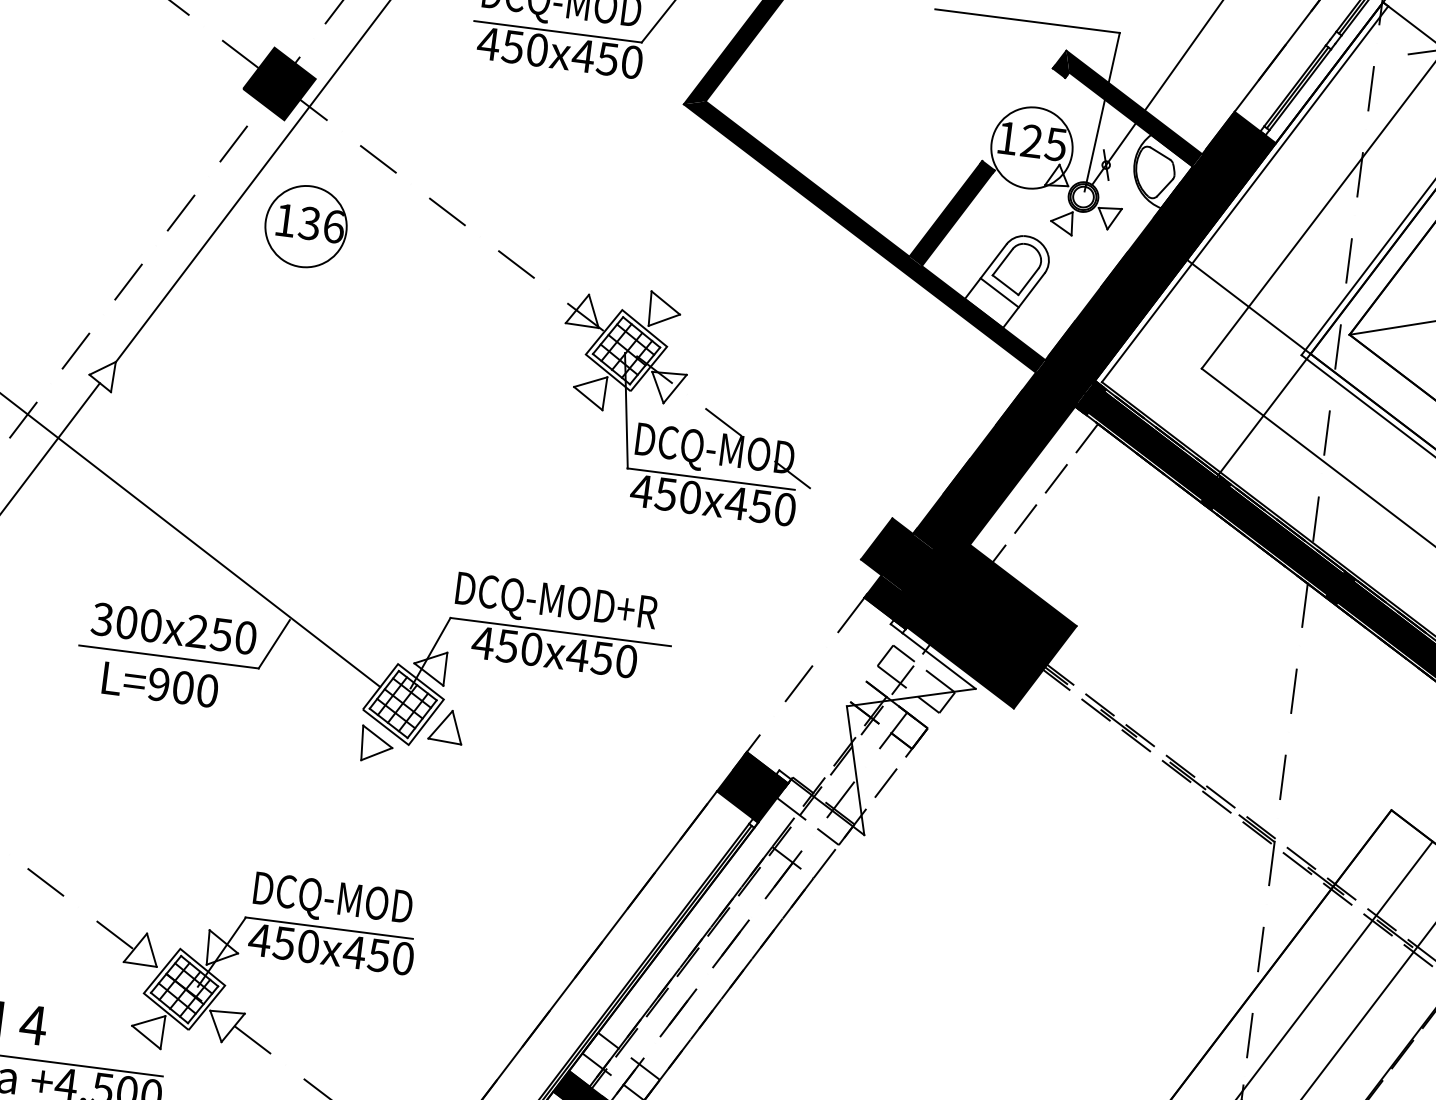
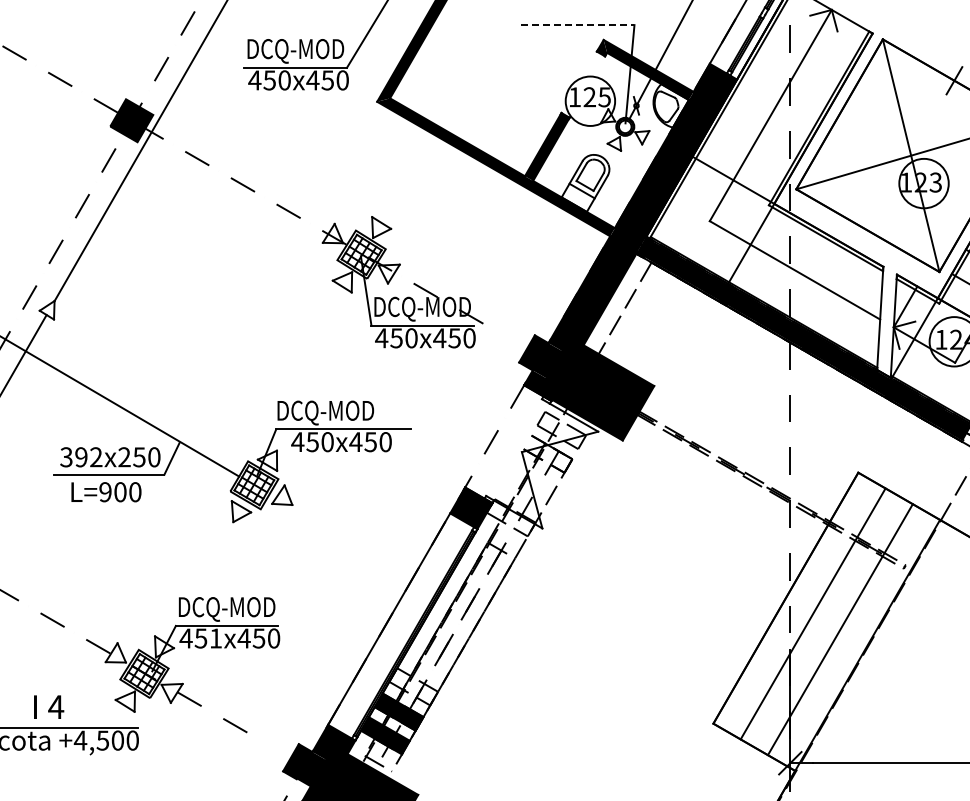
line: (1026, 21) -> (577, 25), solid -> dashed
part: (305, 226) -> (158, 204), removed
text: (637, 610) -> (388, 410), DCQ-MOD+R -> DCQ-MOD
text: (138, 624) -> (88, 457), 300 -> 392
text: (309, 946) -> (216, 638), 450 -> 451

